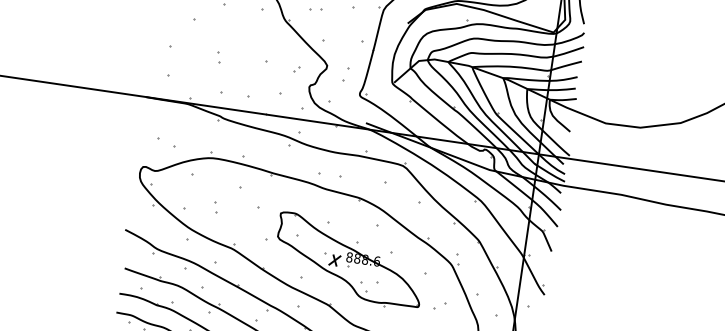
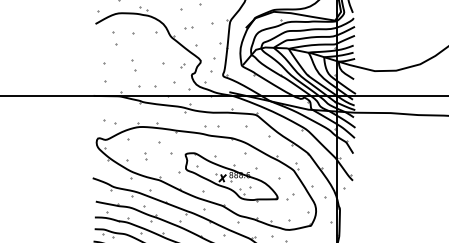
part: (219, 57) -> (134, 65), size x1.6
part: (345, 74) -> (212, 64), size x1.6

